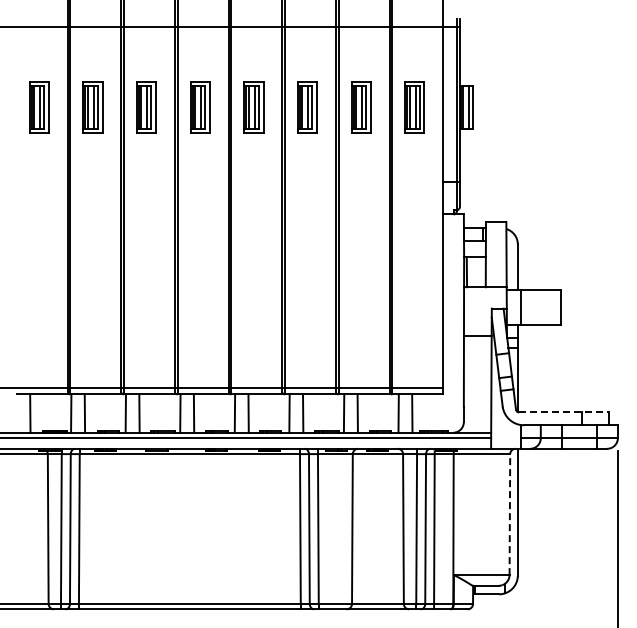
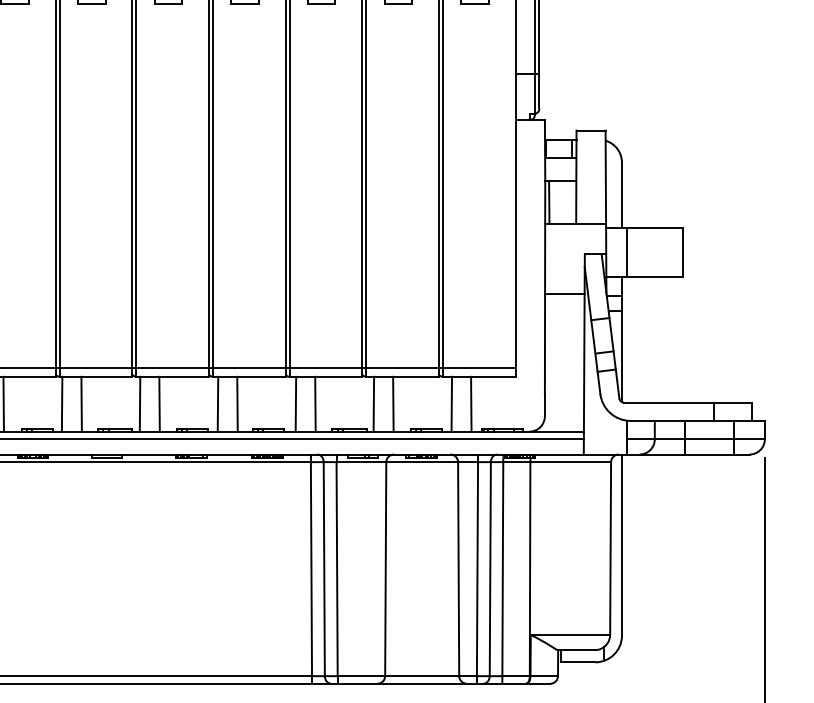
line: (564, 412) -> (688, 402), dashed -> solid
line: (509, 514) -> (610, 548), dashed -> solid

